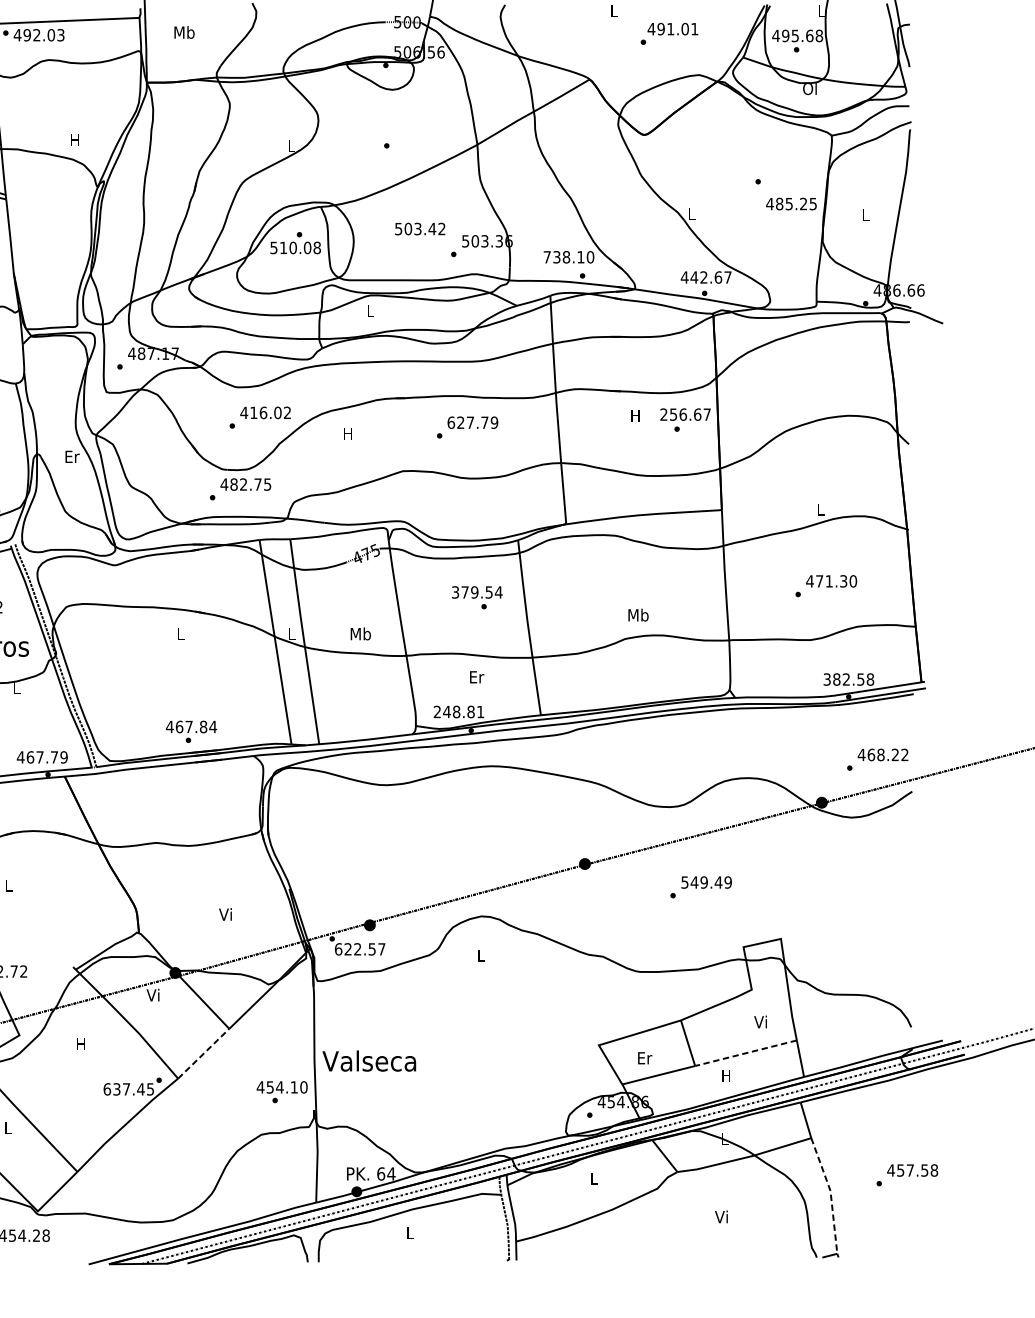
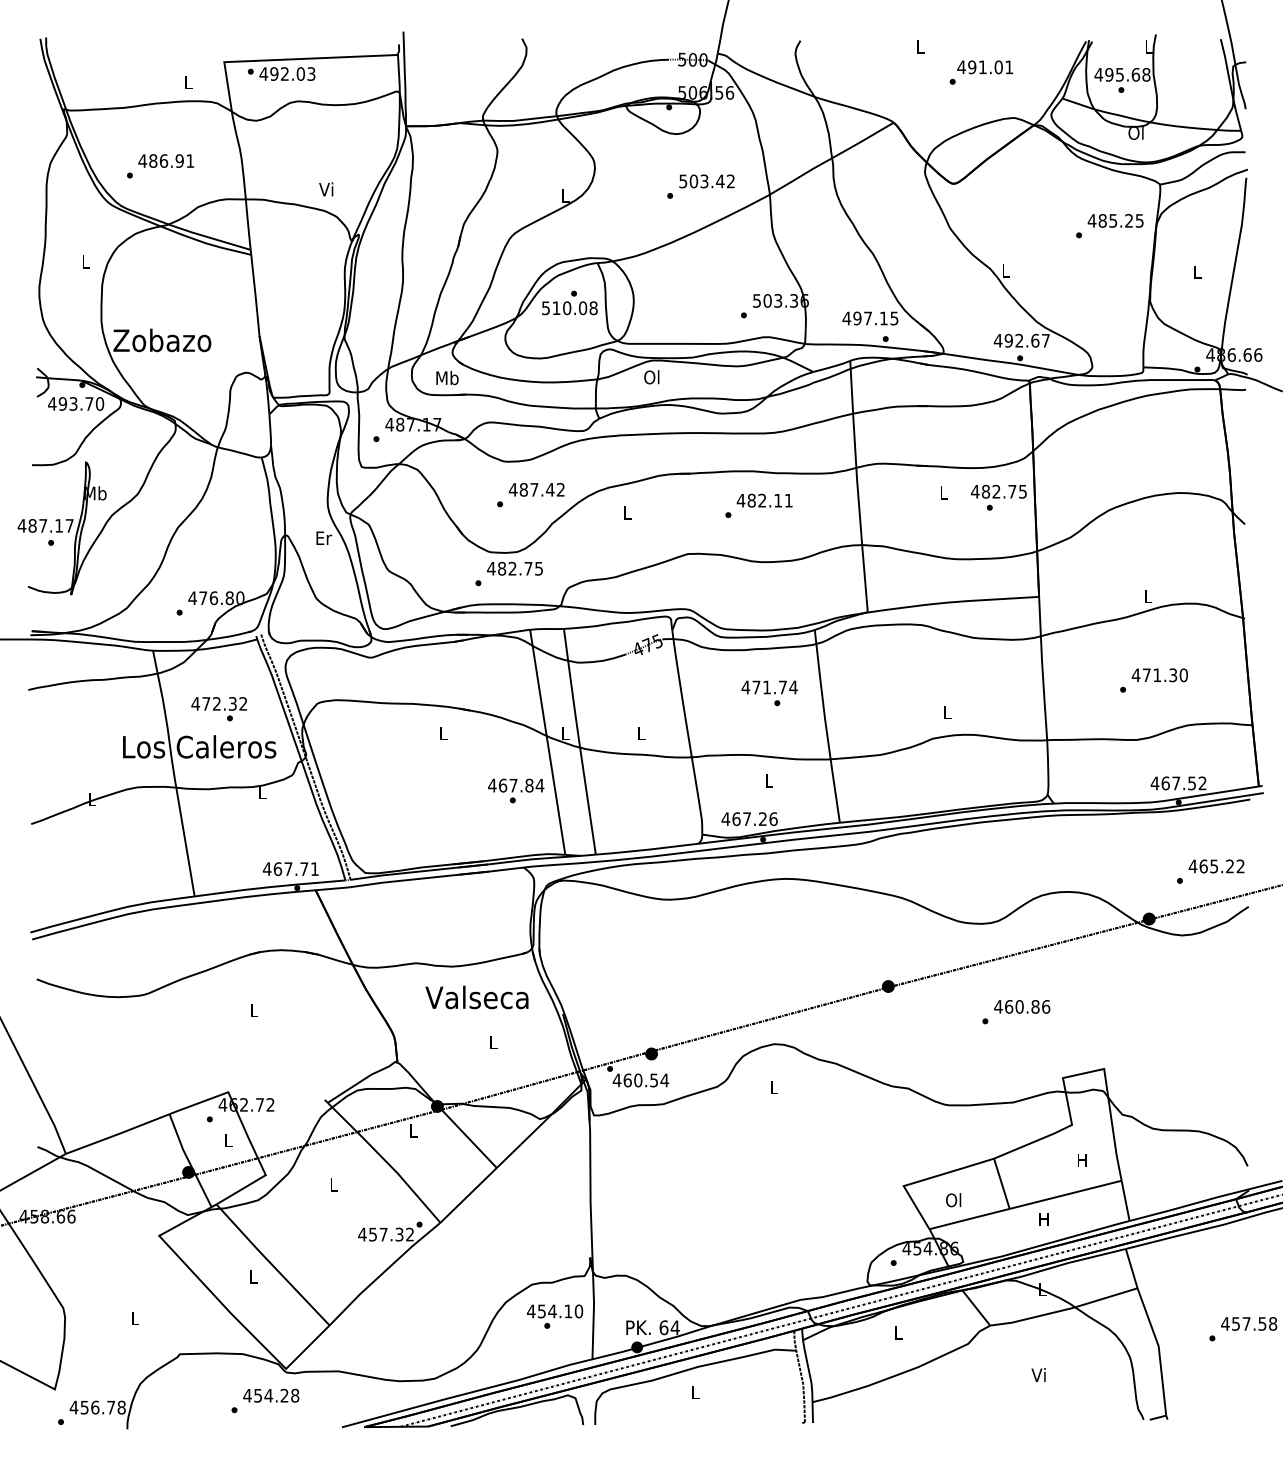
text: (184, 32) -> (447, 377), moved
text: (74, 140) -> (326, 189), H -> Vi
text: (791, 203) -> (1115, 220), moved
text: (419, 229) -> (706, 181), moved
text: (568, 257) -> (870, 318), 738.10 -> 497.15
text: (694, 277) -> (1008, 340), 442.67 -> 492.67
text: (369, 310) -> (651, 377), L -> Ol
text: (265, 412) -> (536, 489), 416.02 -> 487.42
text: (684, 414) -> (998, 491), 256.67 -> 482.75
text: (635, 415) -> (943, 492), H -> L
text: (472, 422) -> (764, 500), 627.79 -> 482.11
text: (348, 433) -> (627, 512), H -> L
text: (471, 592) -> (763, 687), 379.54 -> 471.74
text: (638, 615) -> (947, 712), Mb -> L
text: (360, 634) -> (641, 733), Mb -> L
text: (476, 676) -> (769, 780), Er -> L
text: (848, 679) -> (1178, 783), 382.58 -> 467.52
text: (458, 712) -> (749, 819), 248.81 -> 467.26
text: (191, 731) -> (516, 790), moved
text: (881, 755) -> (1214, 866), 468.22 -> 465.22
text: (63, 757) -> (314, 869), 467.79 -> 467.71
text: (706, 882) -> (1022, 1006), 549.49 -> 460.86
text: (225, 913) -> (492, 1041), Vi -> L
text: (359, 949) -> (640, 1080), 622.57 -> 460.54
text: (152, 994) -> (412, 1130), Vi -> L
text: (760, 1022) -> (1081, 1160), Vi -> H
text: (80, 1043) -> (333, 1184), H -> L
line: (746, 1052) -> (1066, 1194), dashed -> solid
line: (203, 1053) -> (468, 1195), dashed -> solid
text: (645, 1058) -> (954, 1200), Er -> Ol
text: (368, 1061) -> (476, 997), moved
text: (128, 1089) -> (385, 1234), 637.45 -> 457.32
text: (282, 1091) -> (555, 1316), moved
line: (831, 1194) -> (1159, 1350), dashed -> solid

